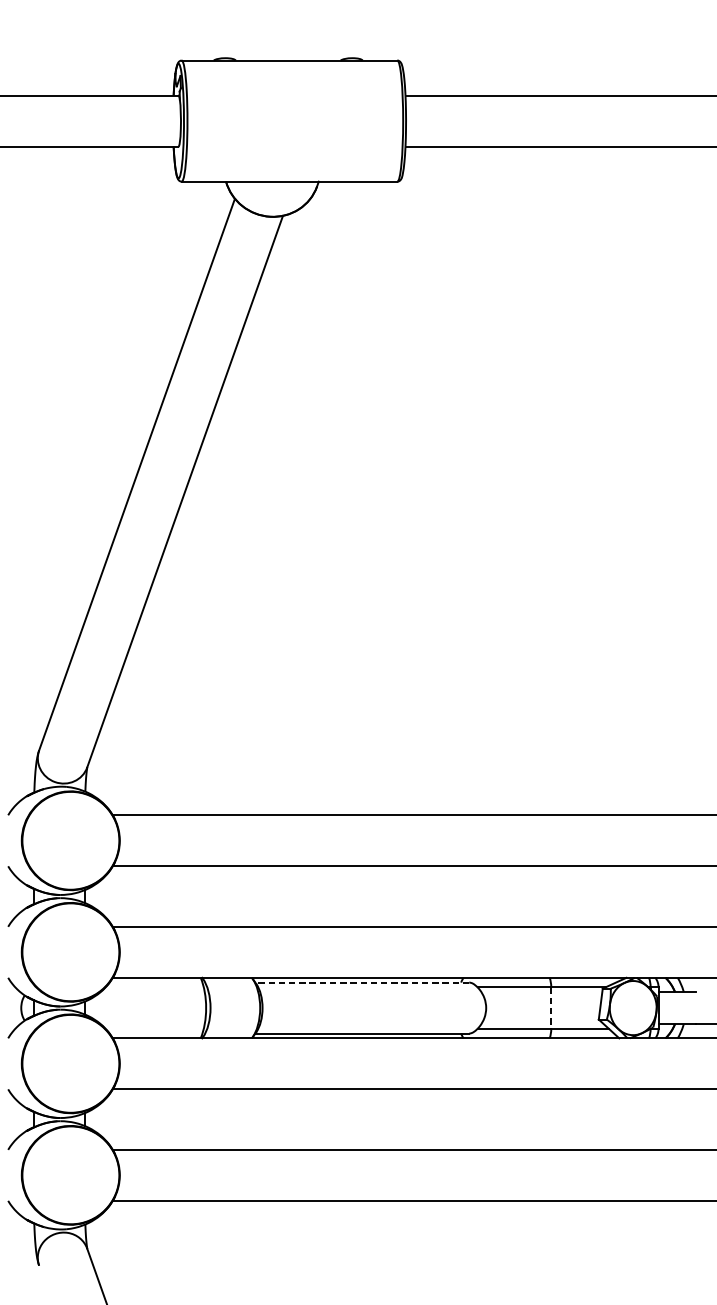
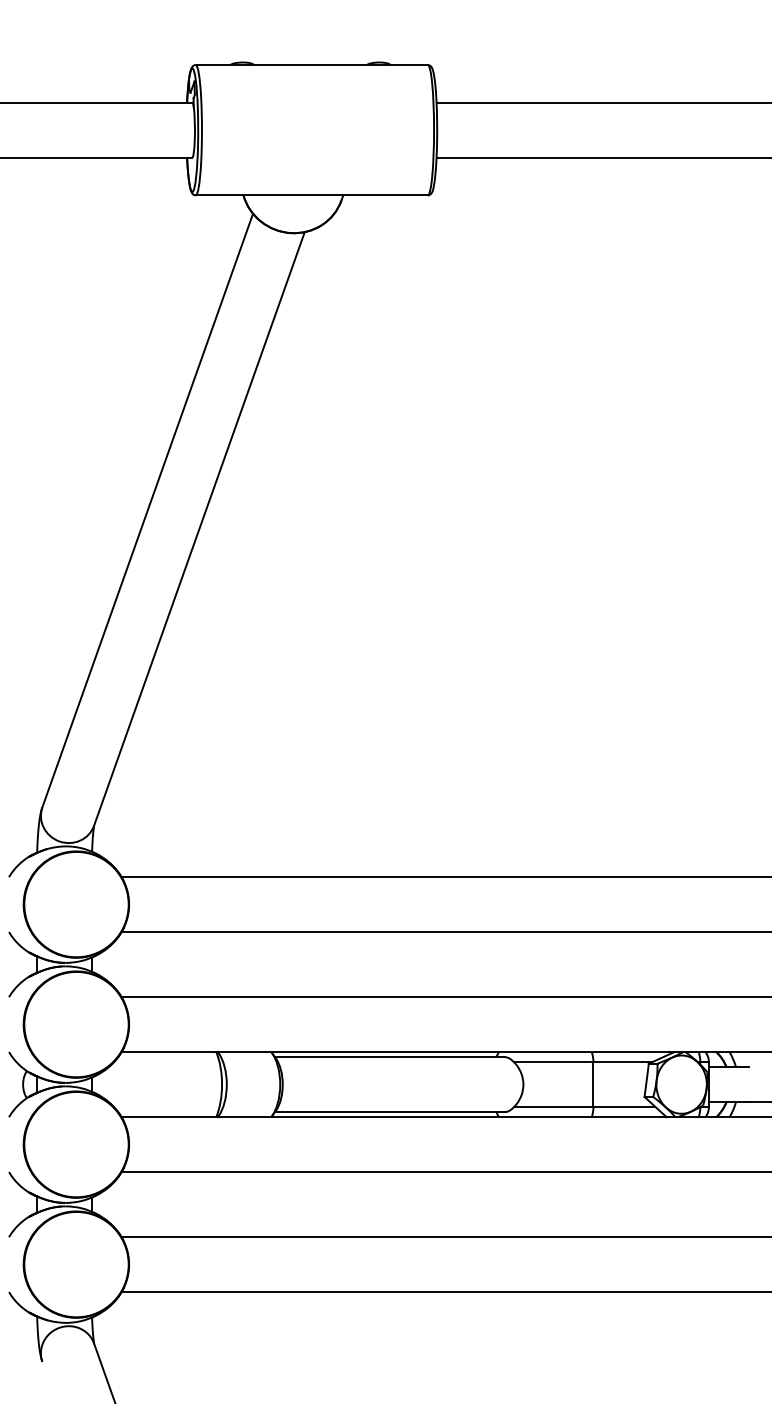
line: (361, 982) -> (389, 1057), dashed -> solid
line: (551, 1008) -> (593, 1085), dashed -> solid

